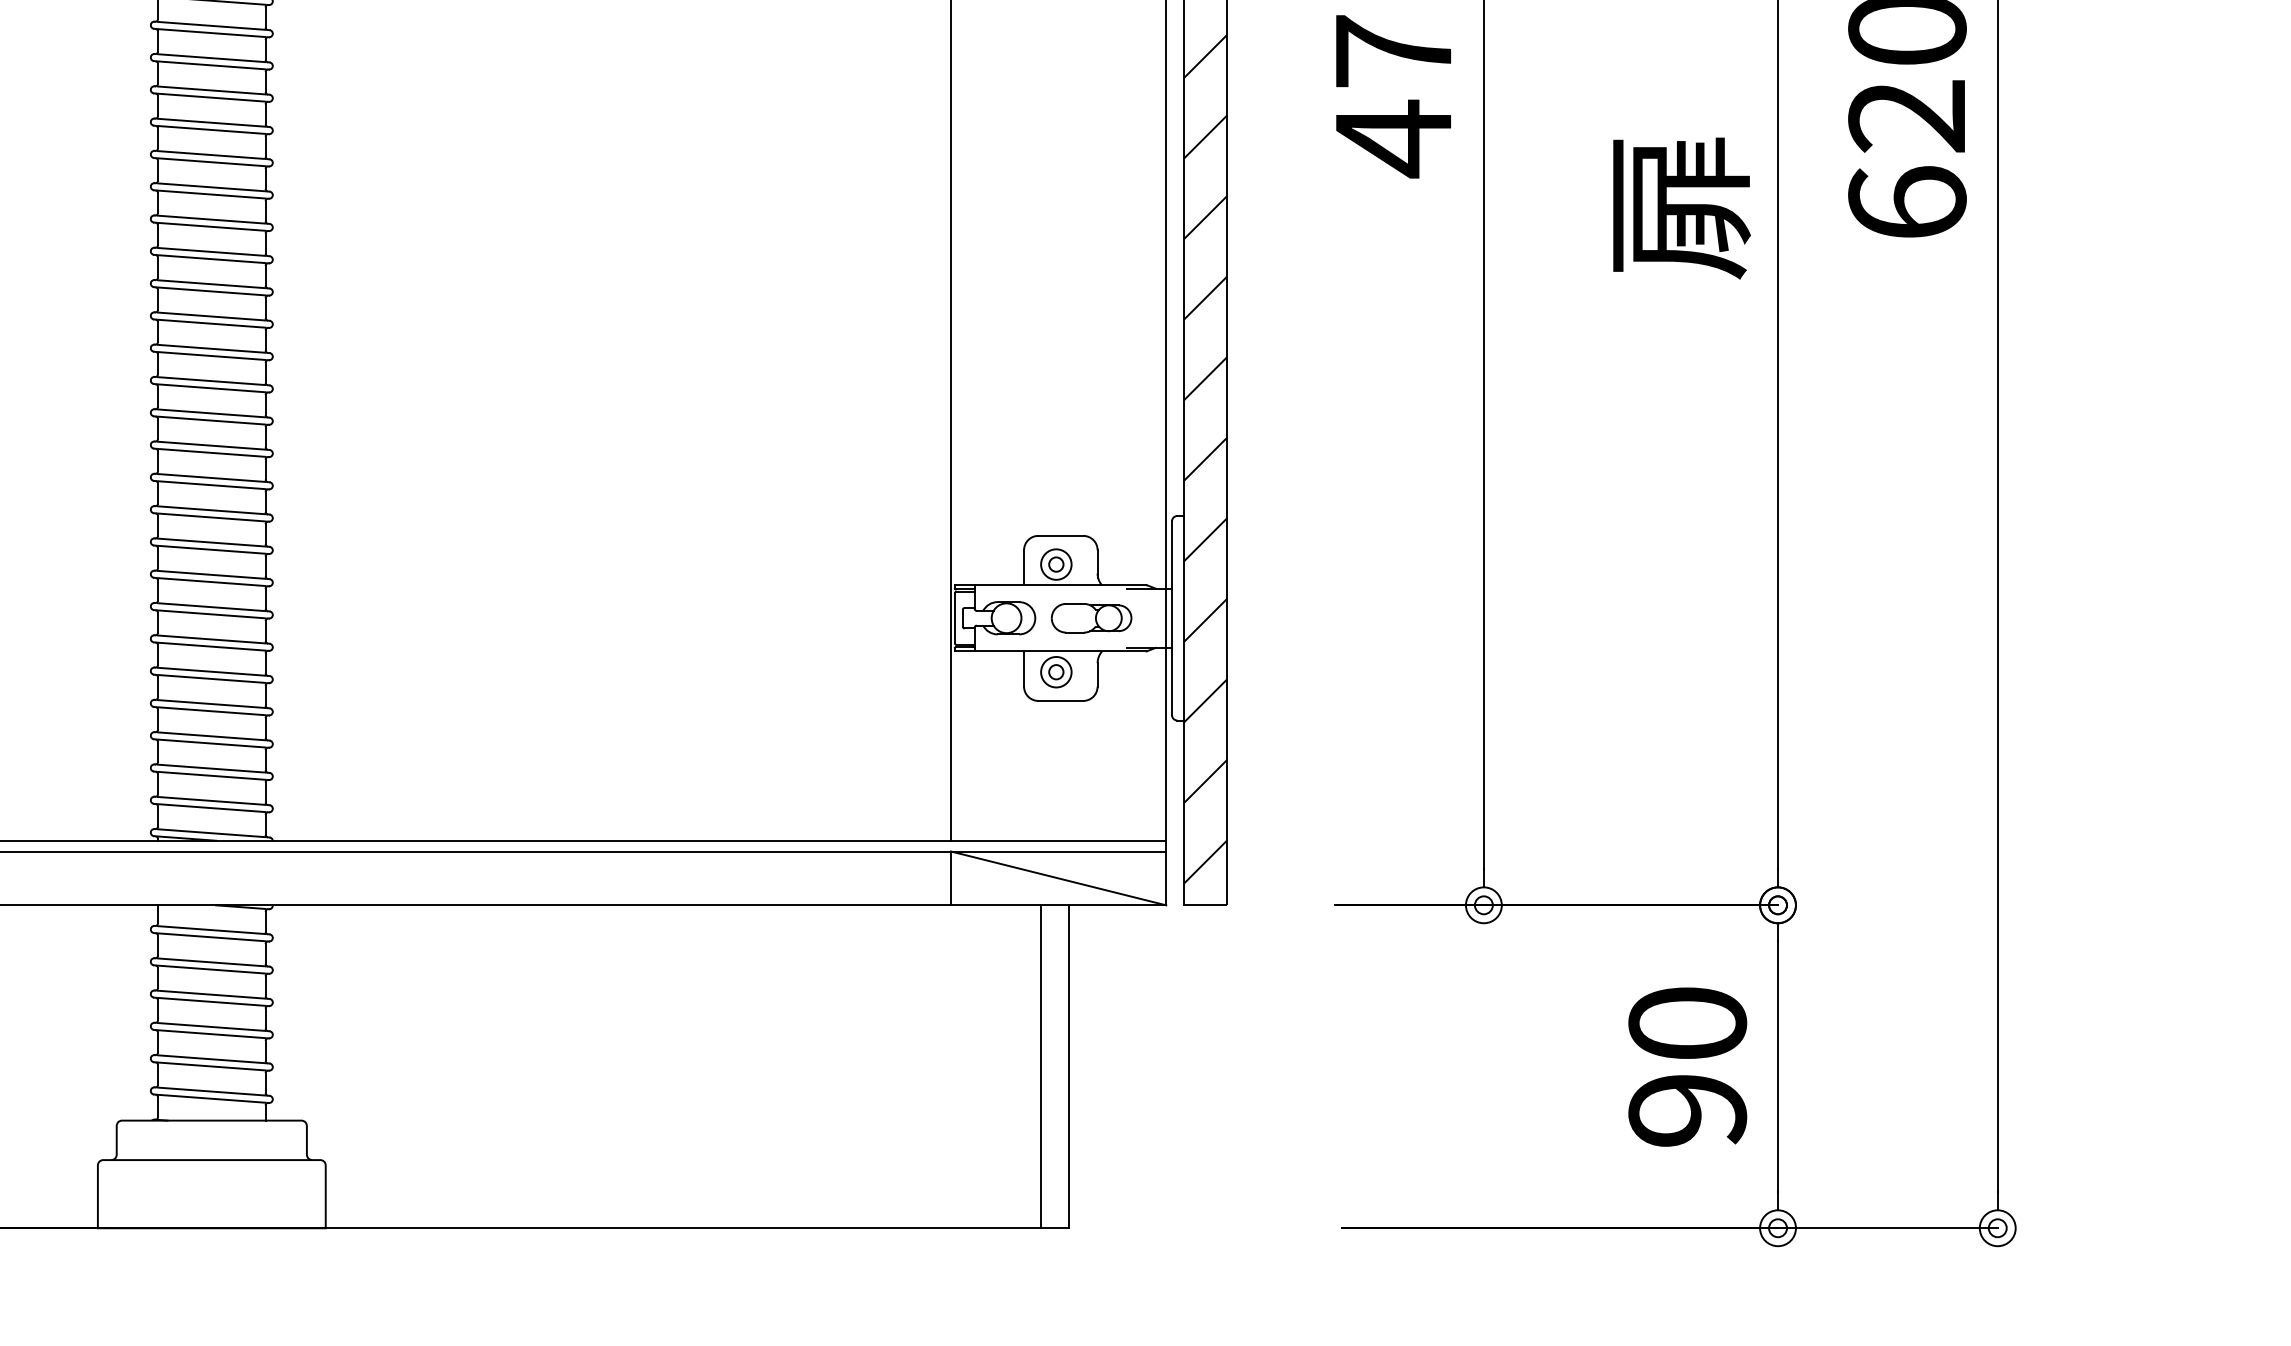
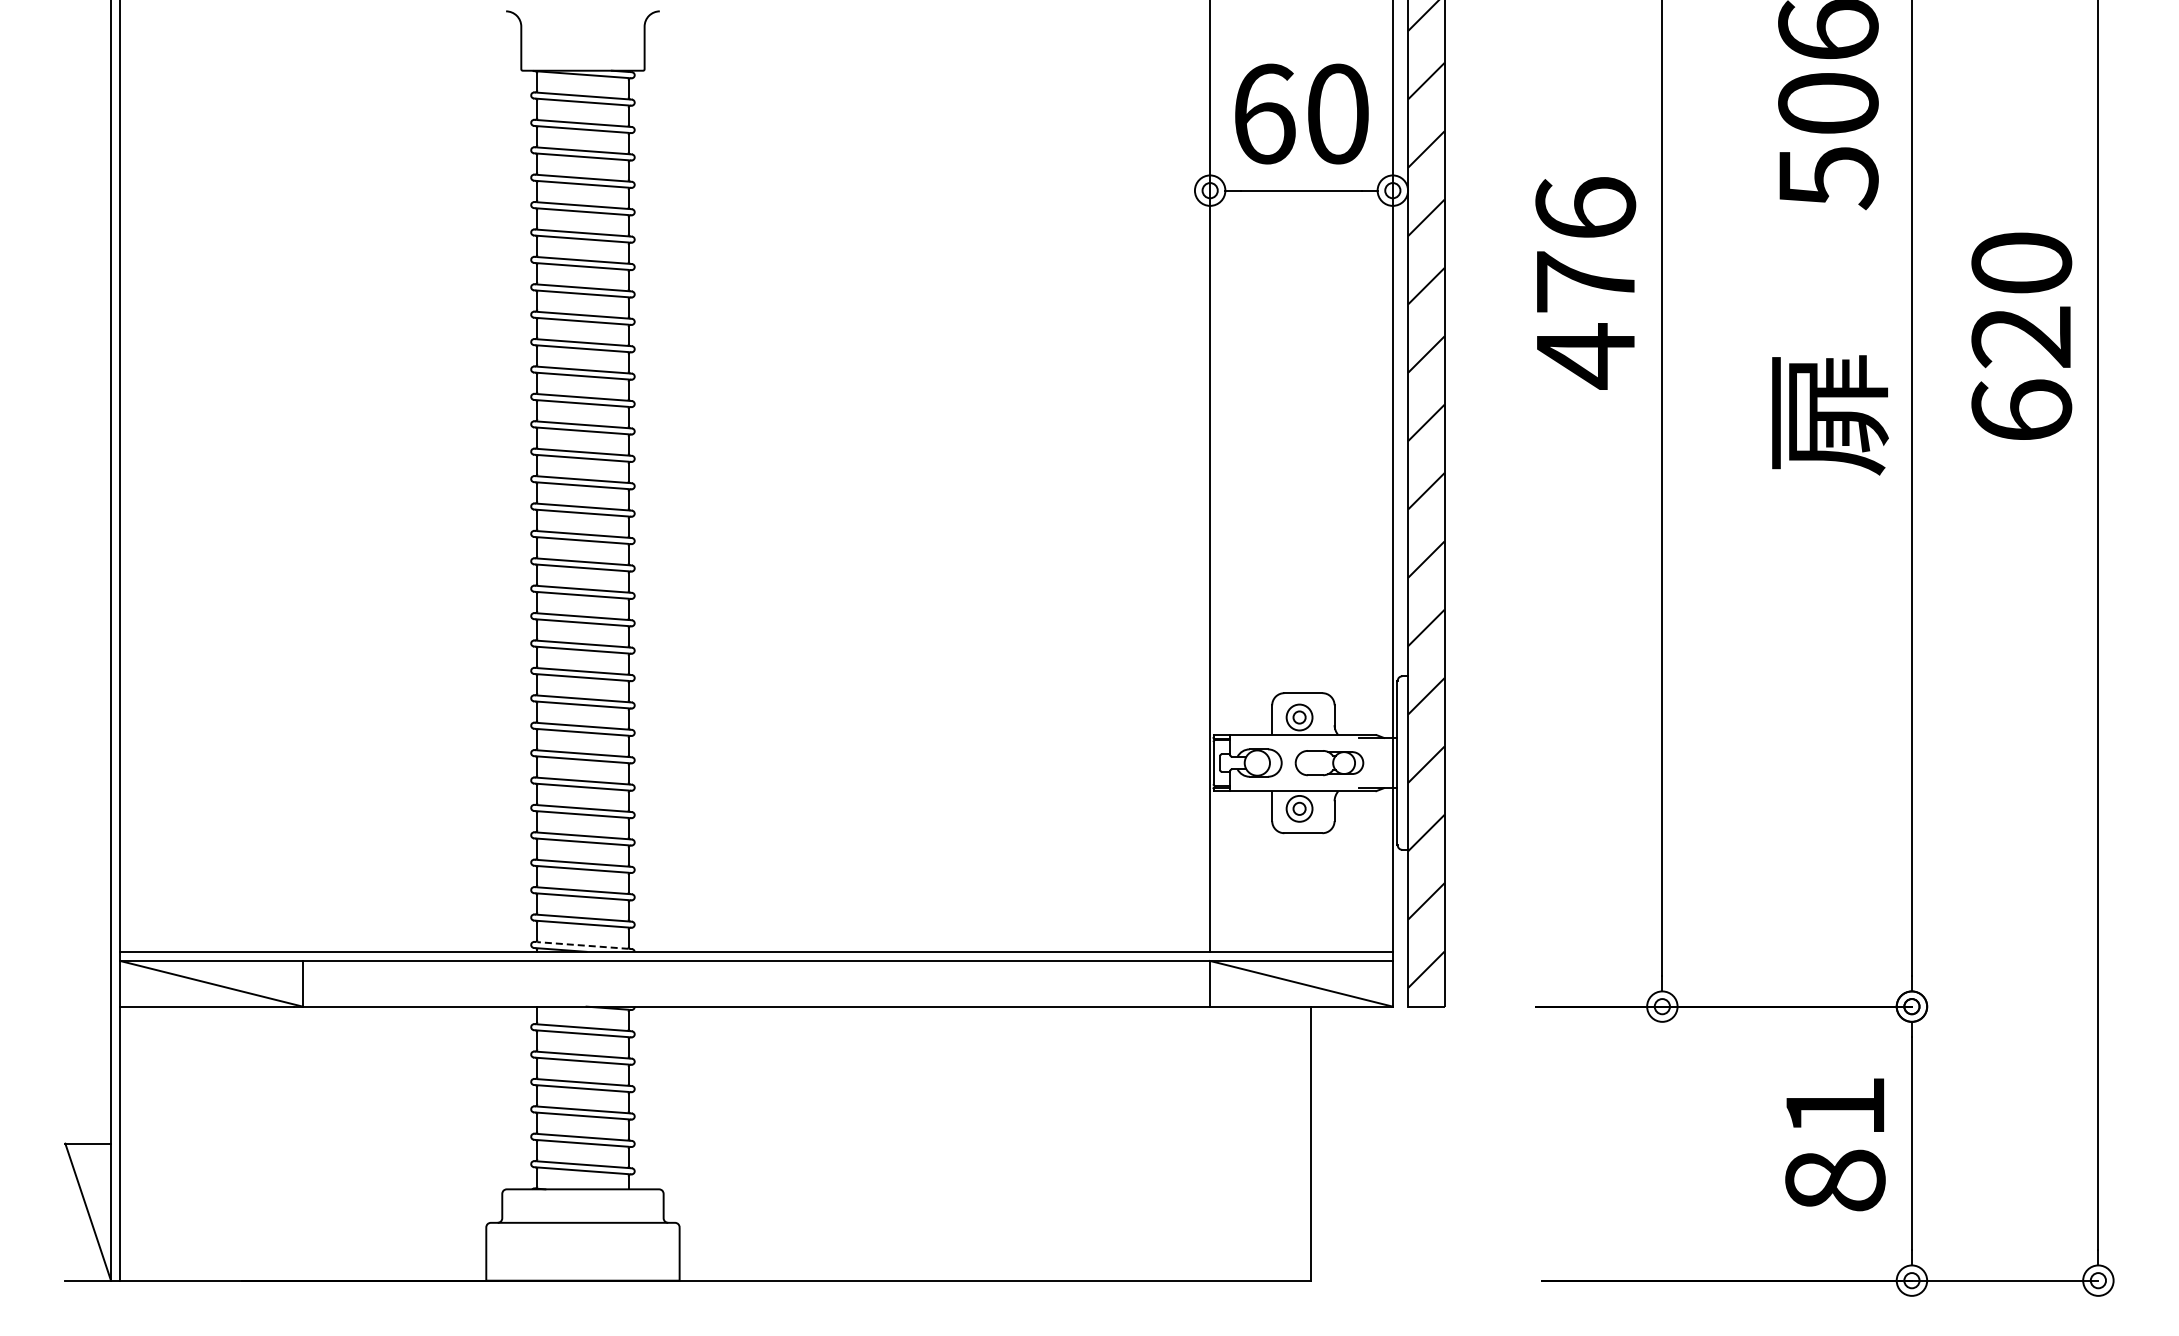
line: (211, 833) -> (582, 945), solid -> dashed
line: (1040, 1066) -> (1286, 1143), removed
text: (1687, 1066) -> (1835, 1143), 90 -> 81

